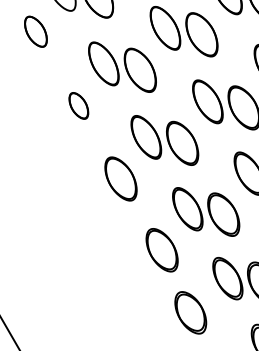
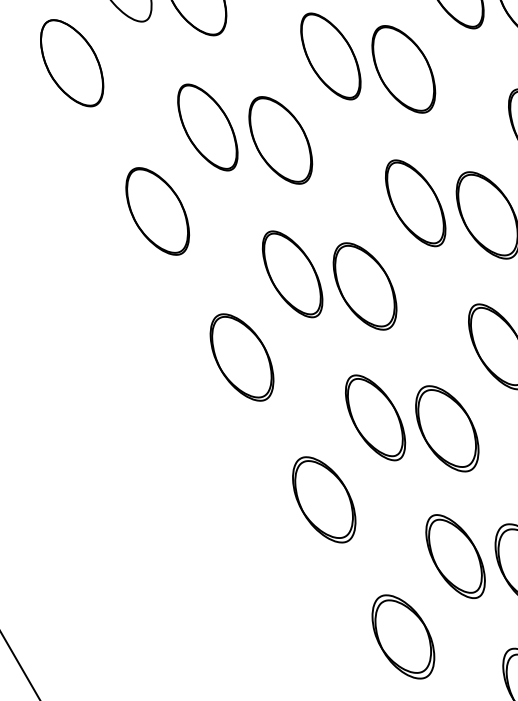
part: (35, 31) -> (71, 62), size x1.43
part: (78, 105) -> (157, 210), size x1.67
part: (190, 312) -> (402, 636), moved

